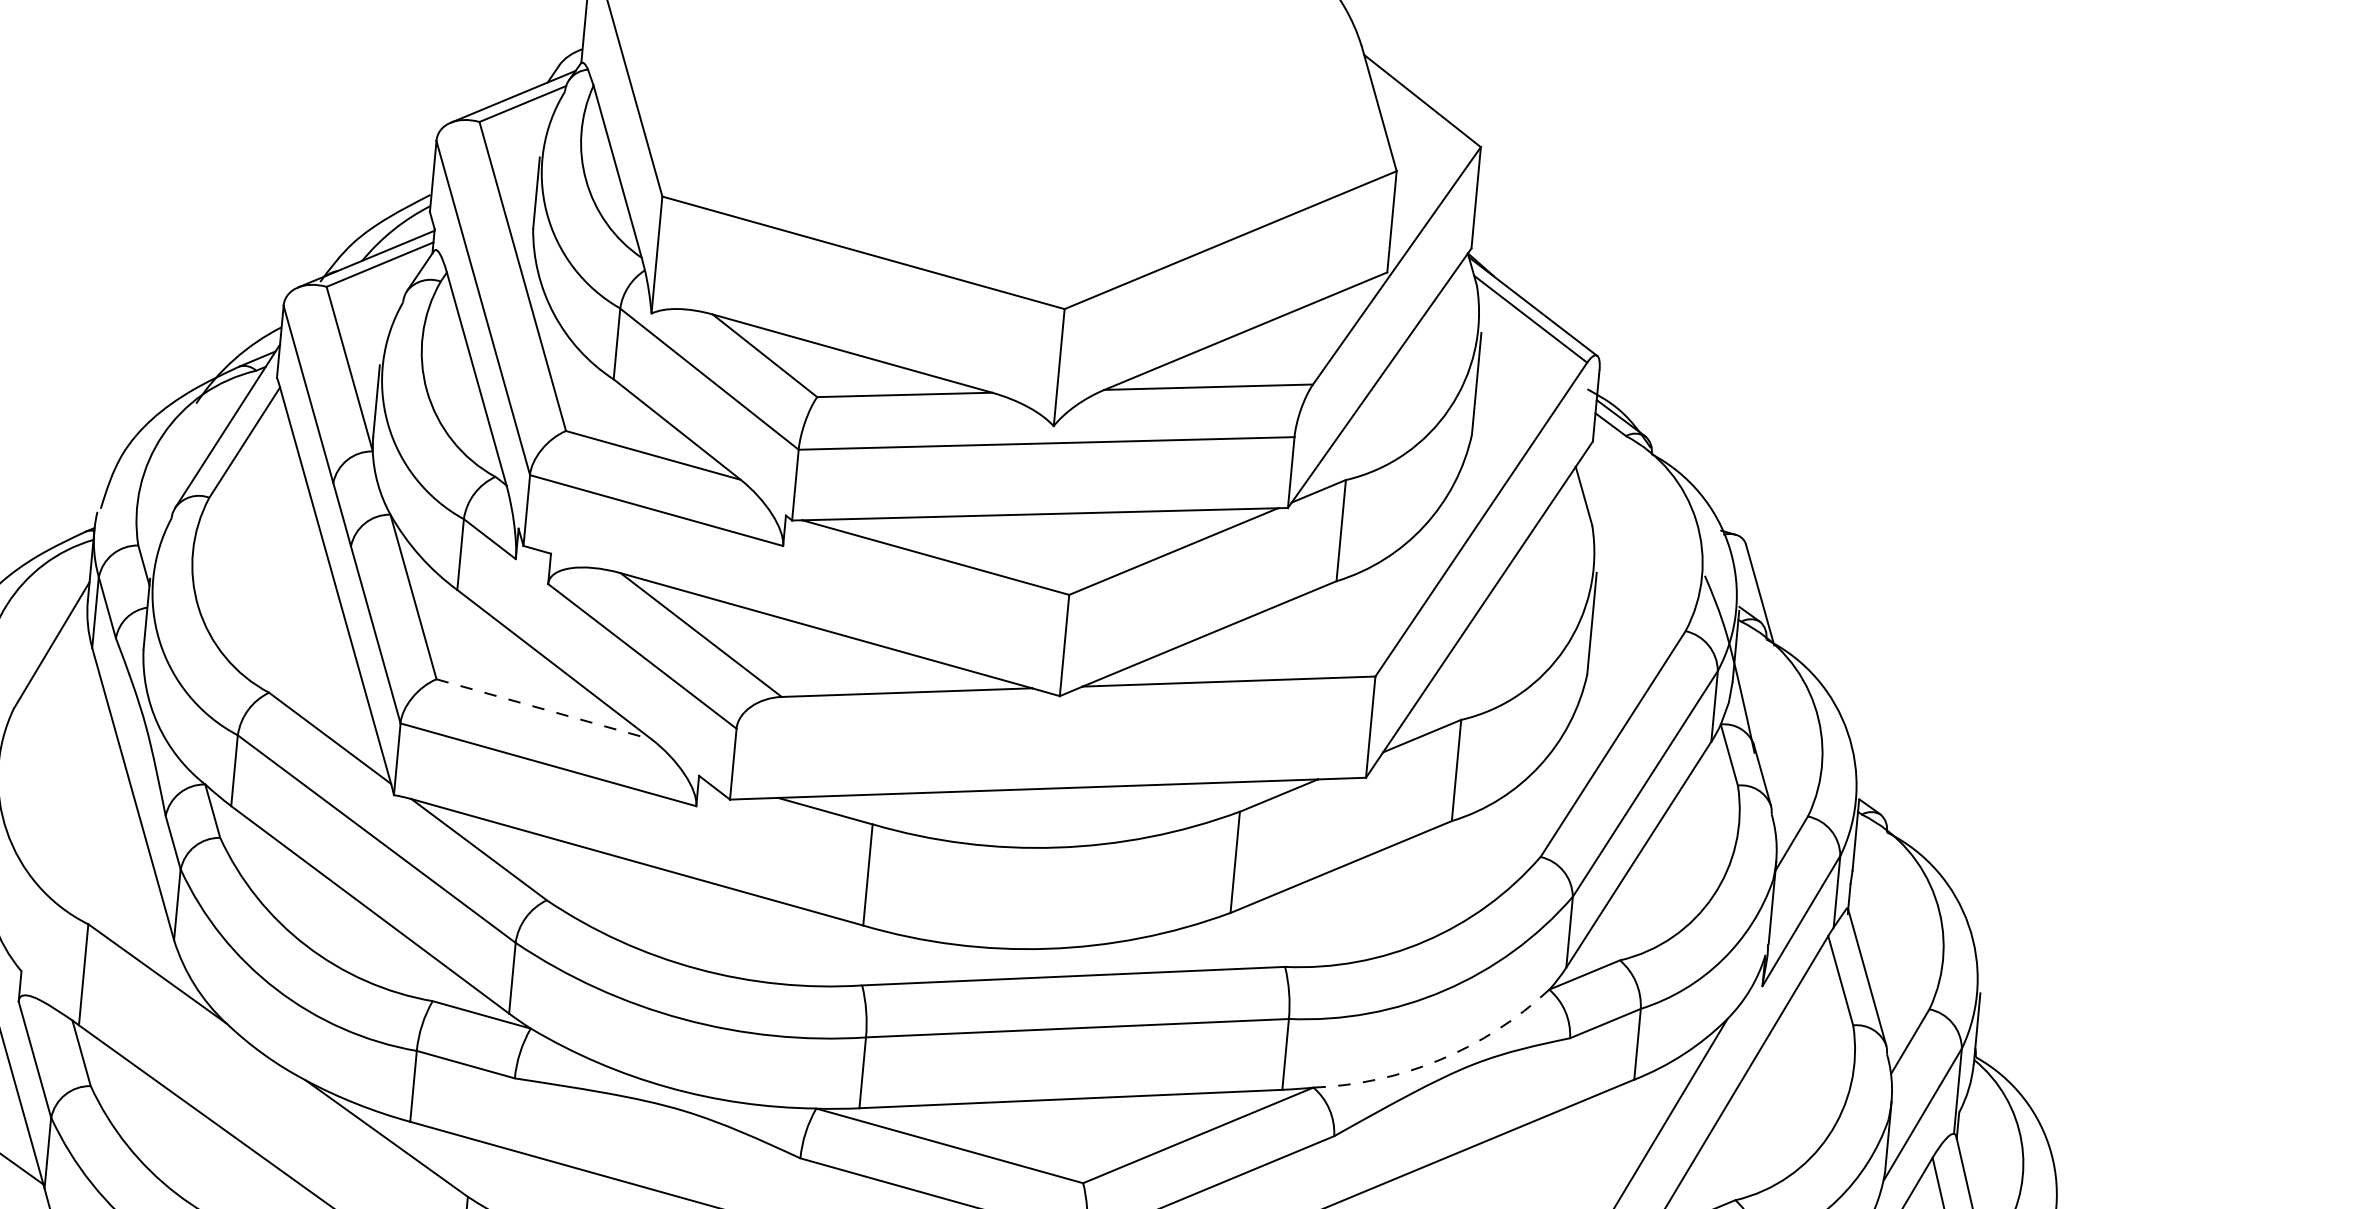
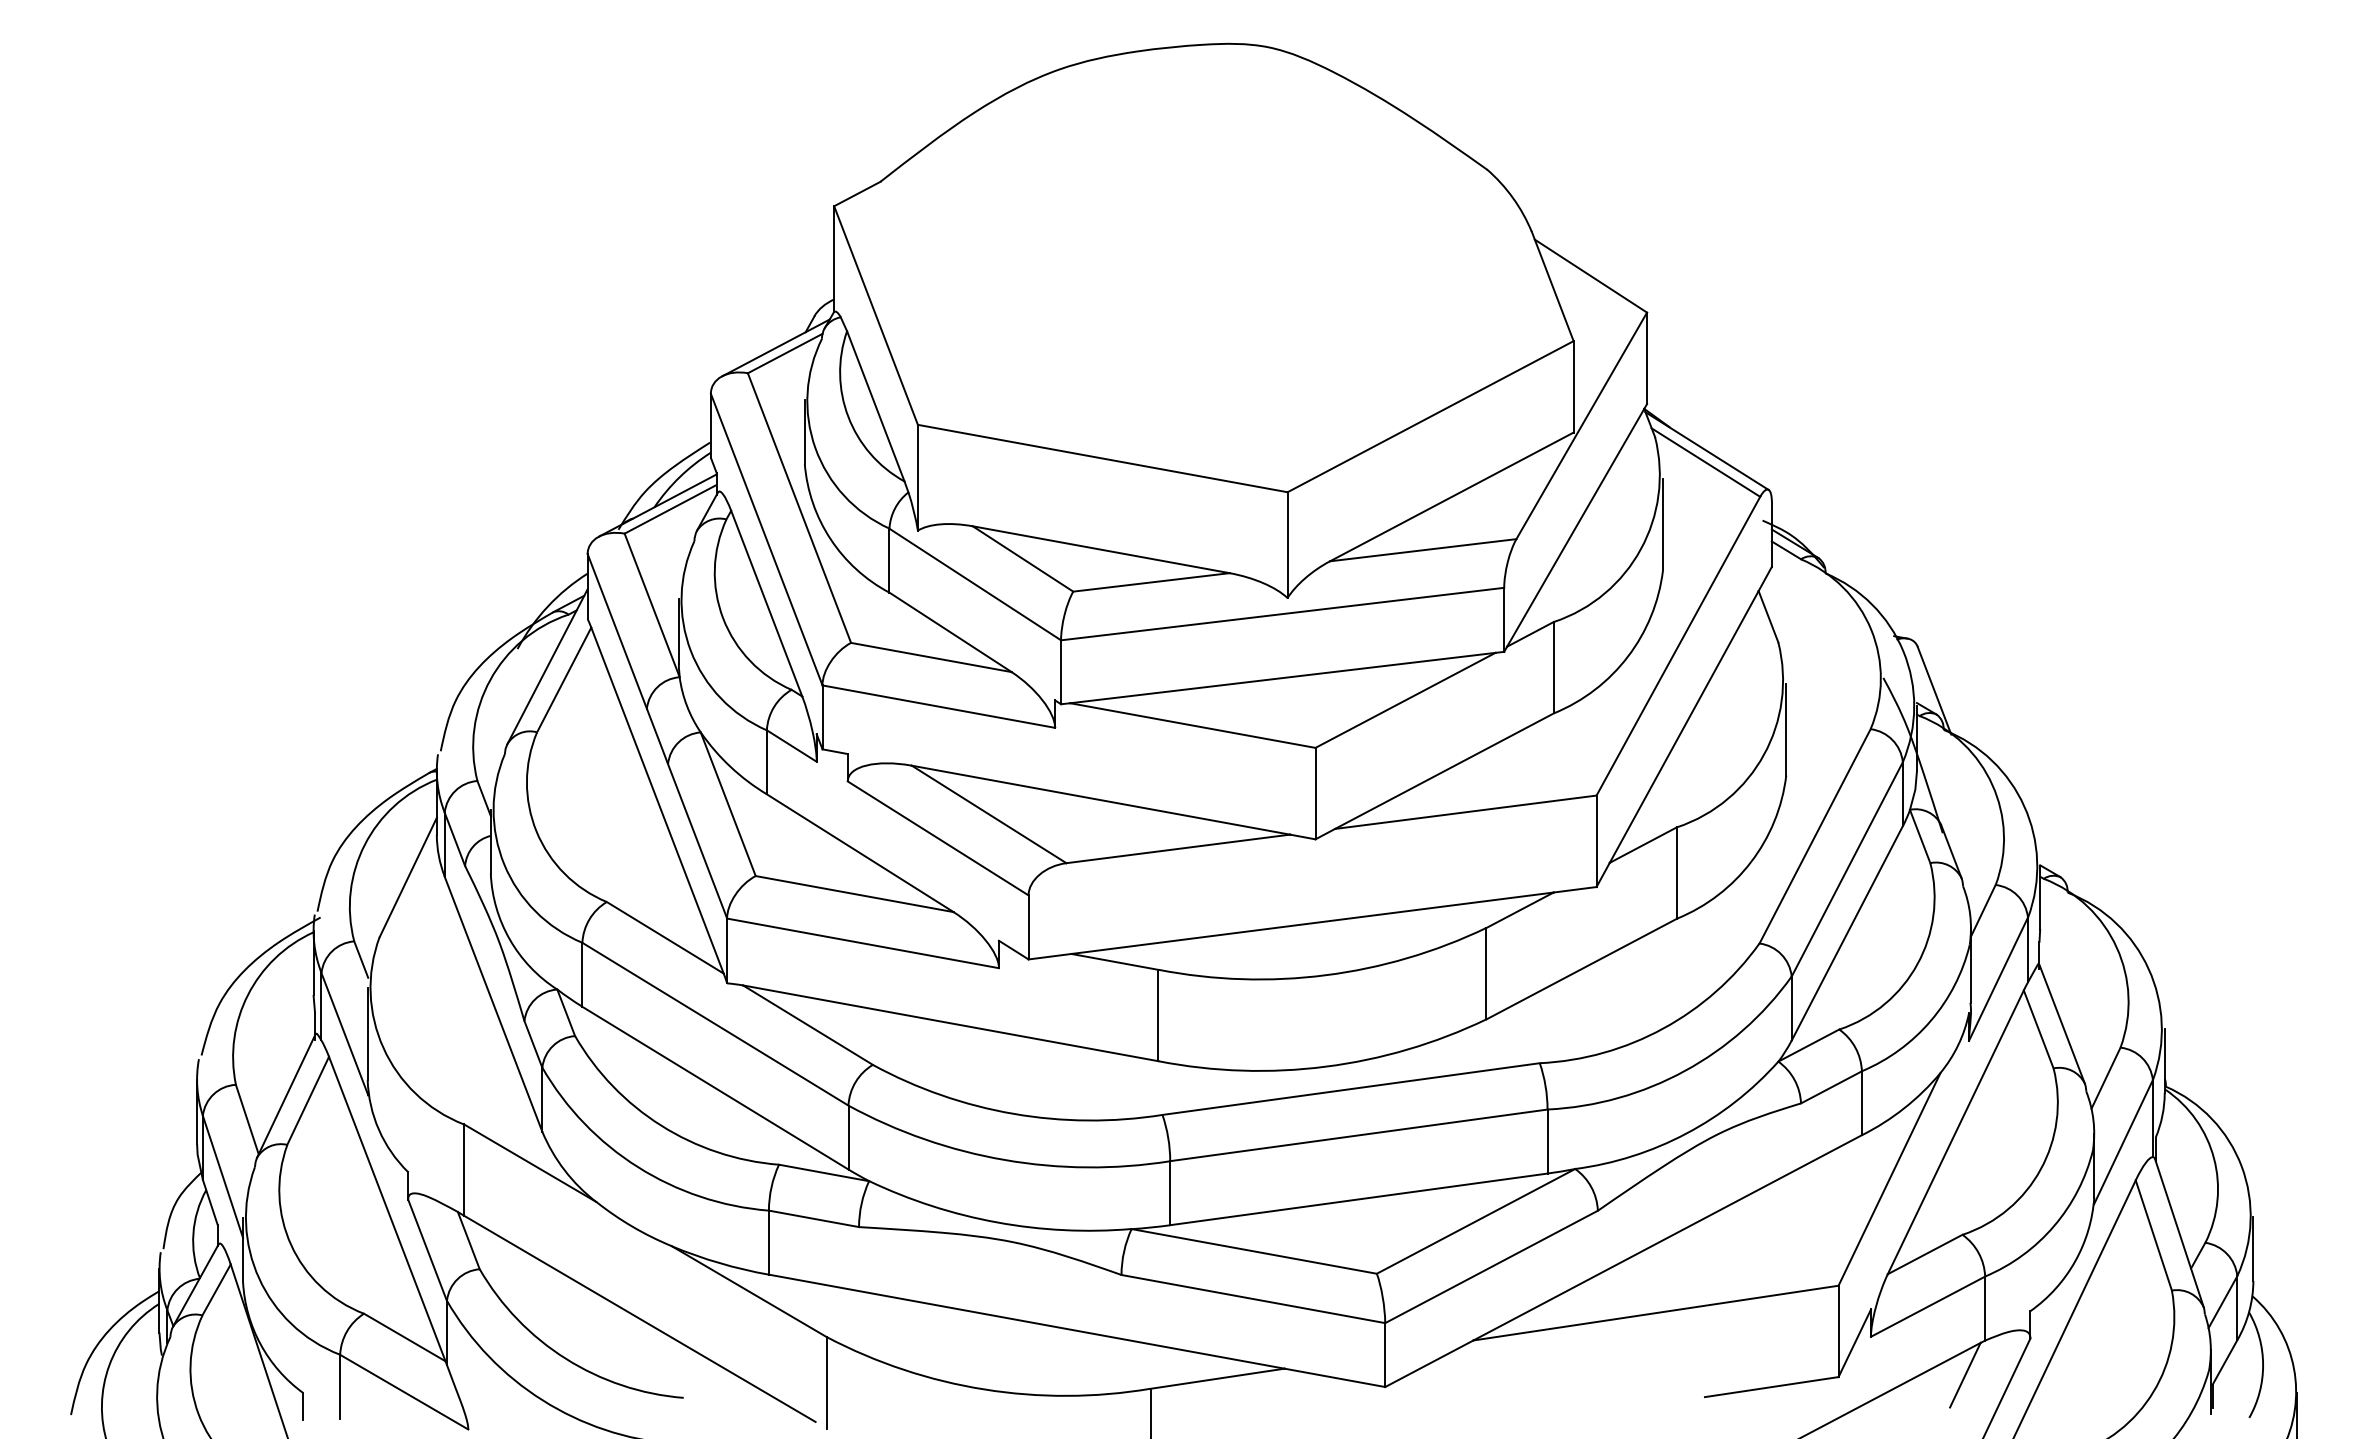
line: (543, 709) -> (854, 894), dashed -> solid
arc: (1440, 1059) -> (1686, 1133), dashed -> solid

